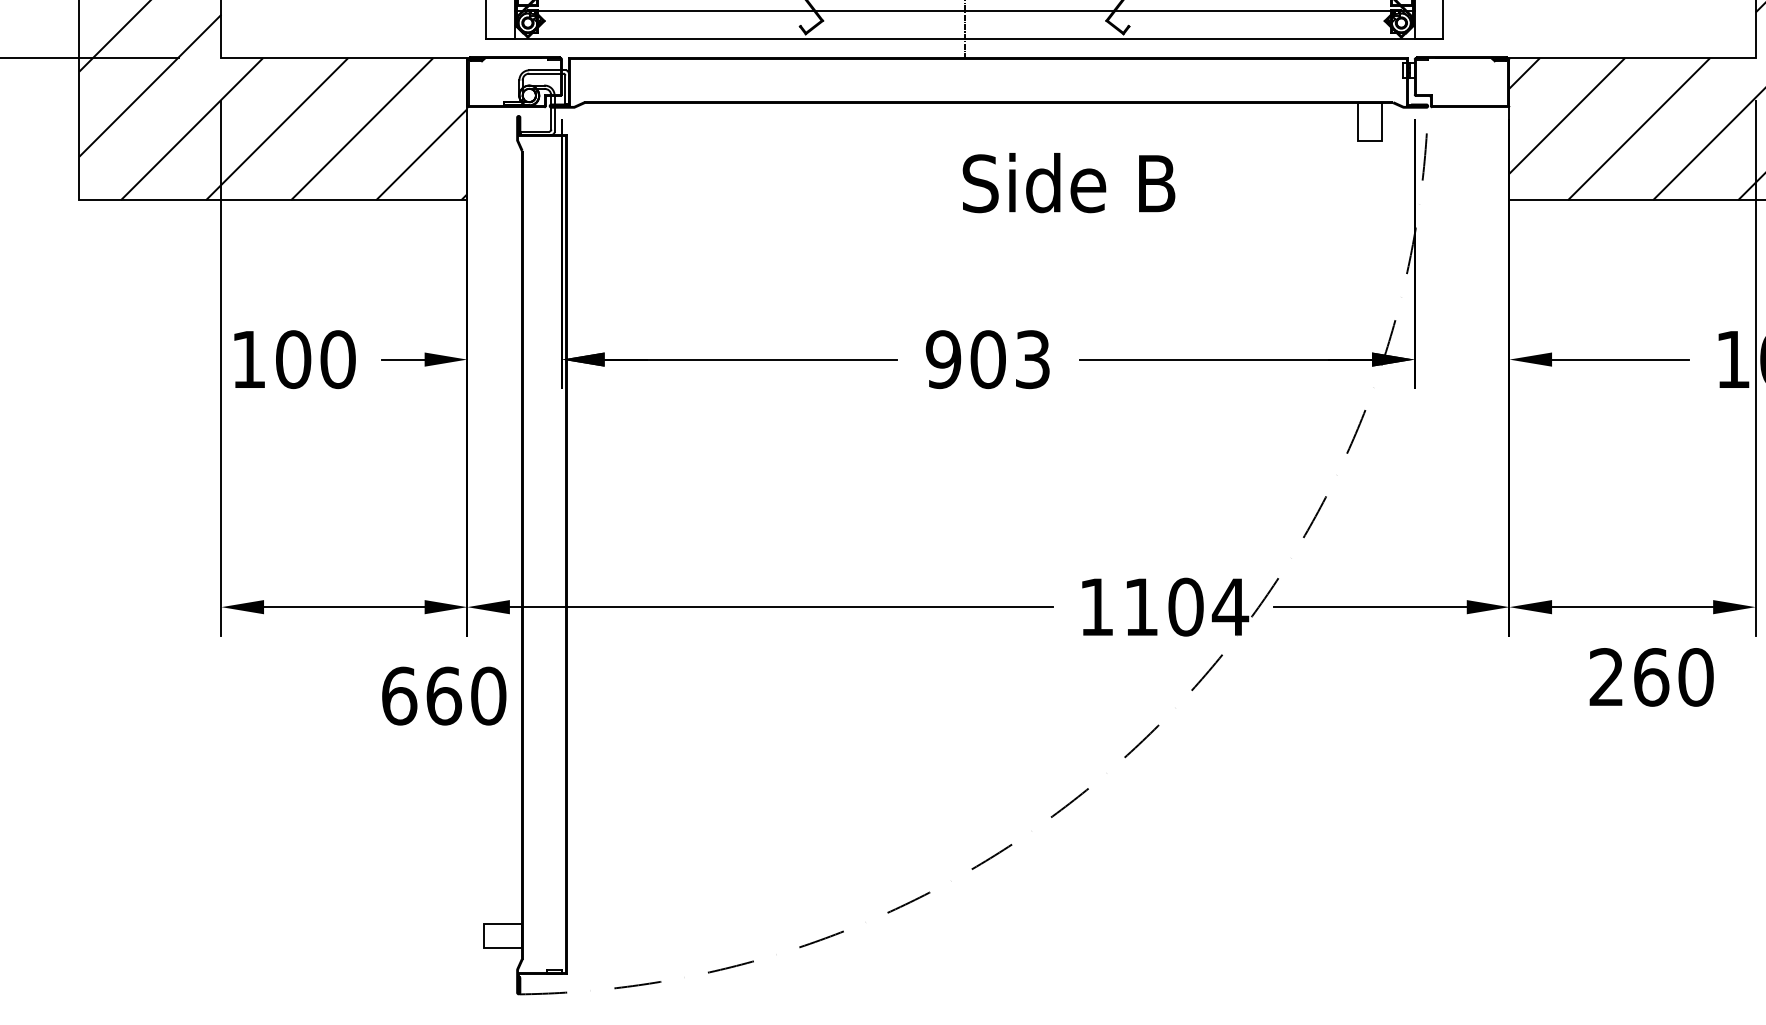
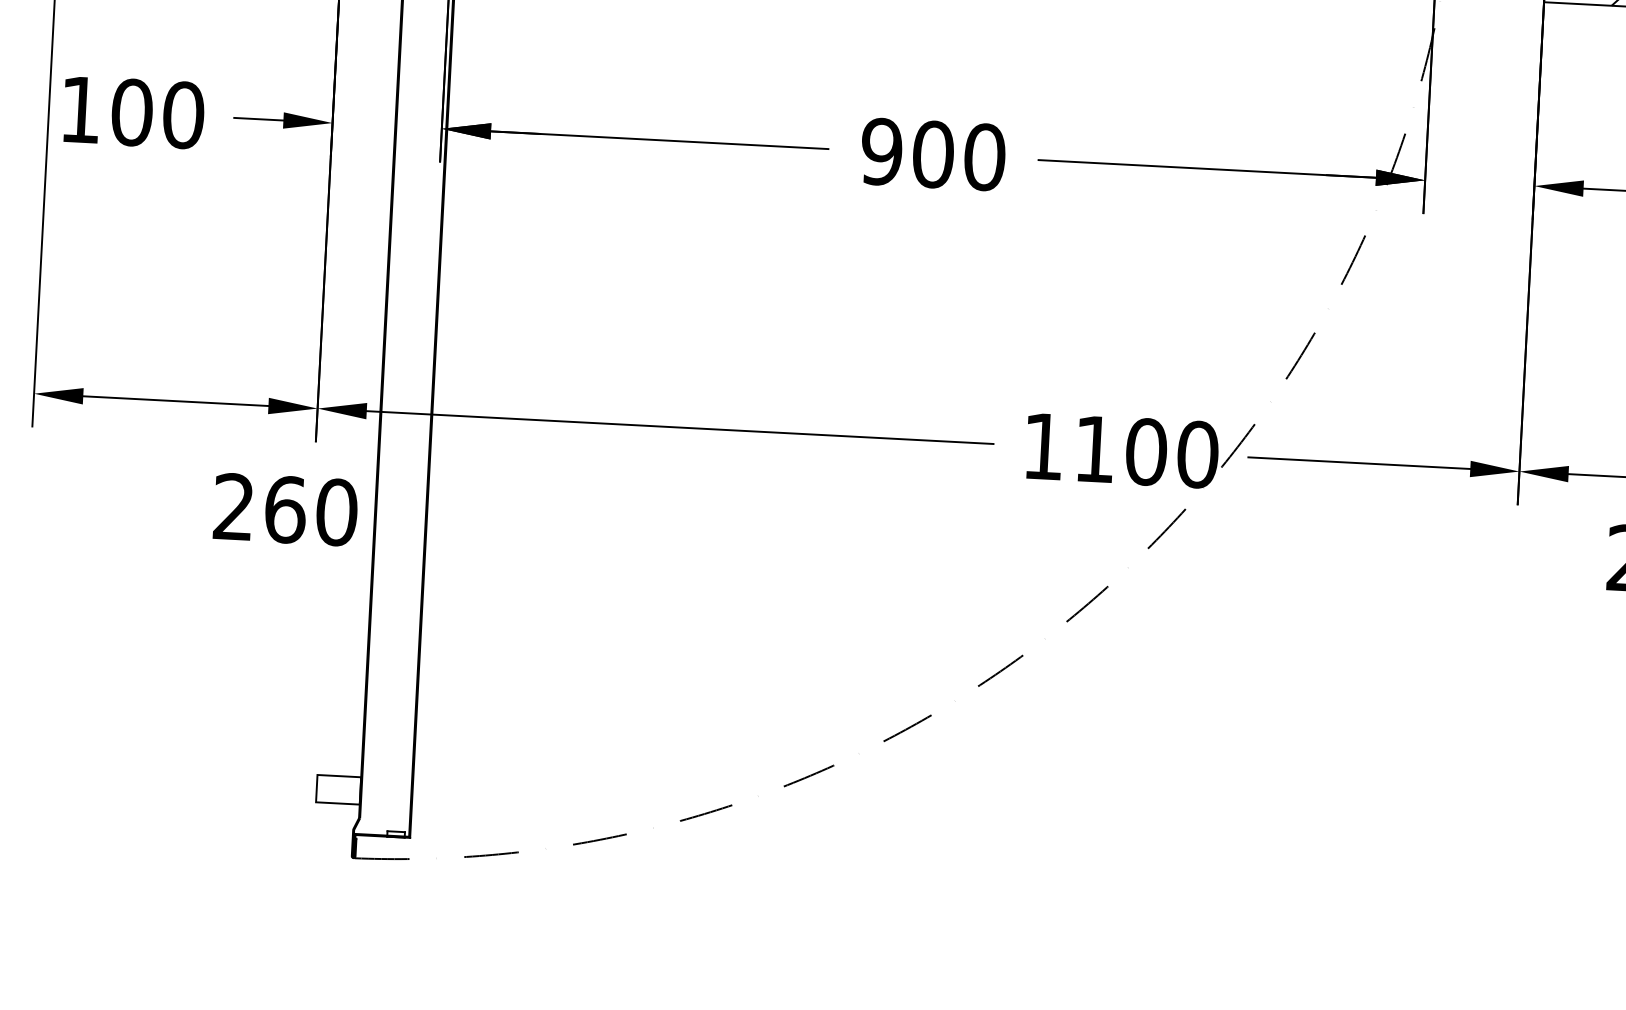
text: (1032, 359) -> (984, 157), 903 -> 900
text: (1230, 606) -> (1197, 453), 1104 -> 1100
text: (399, 695) -> (234, 506), 660 -> 260

